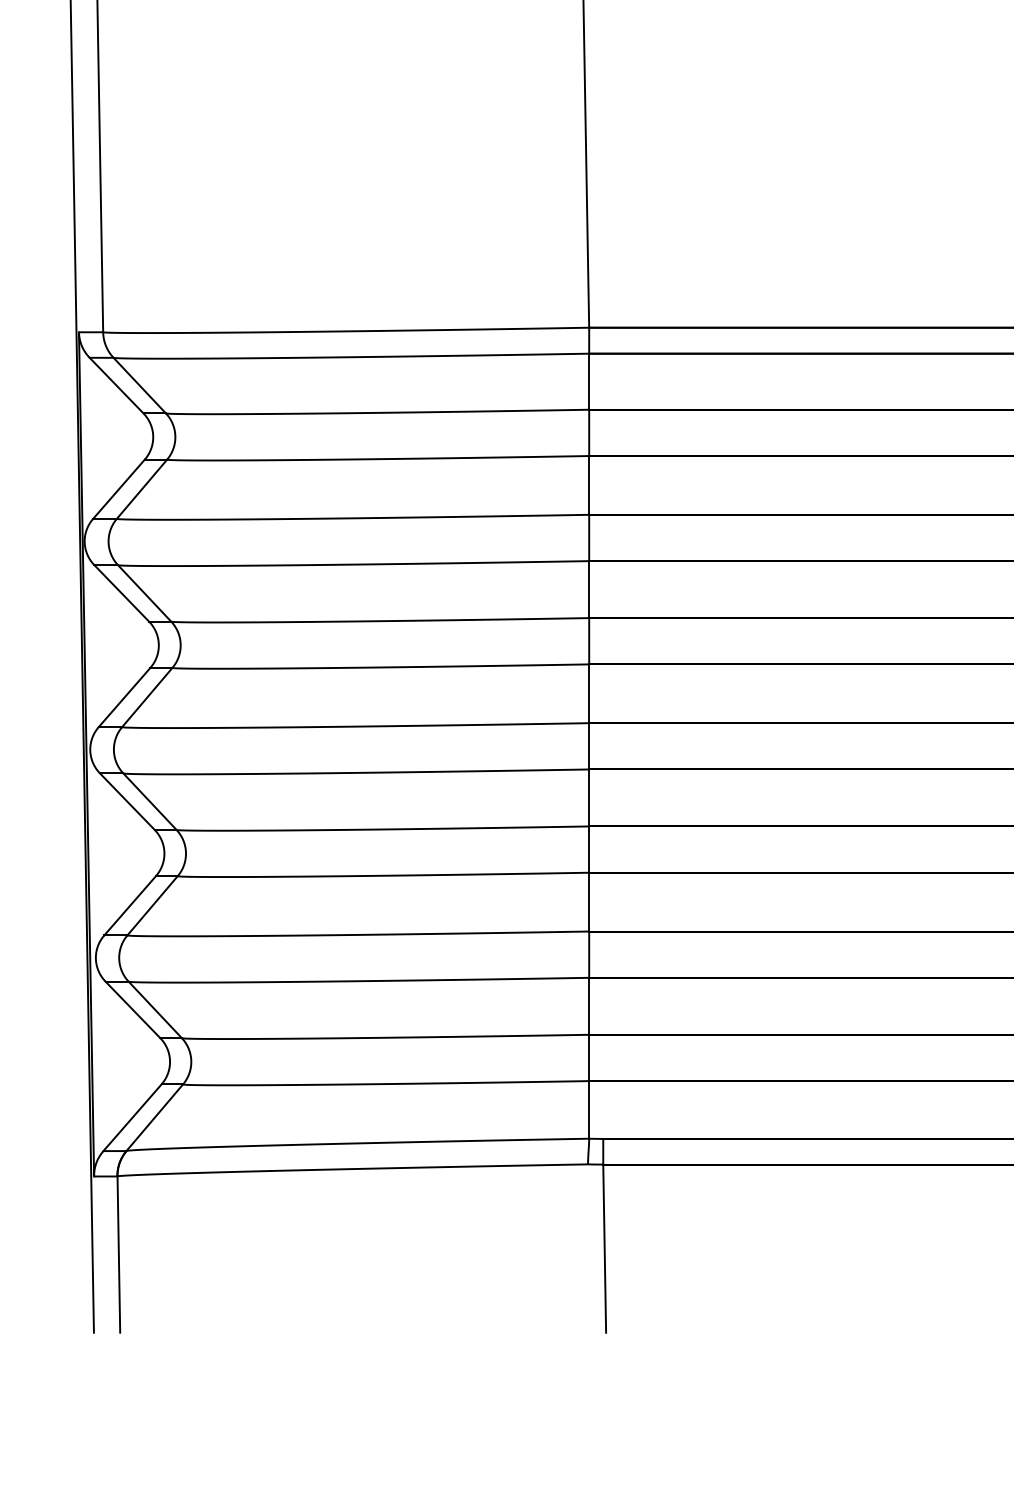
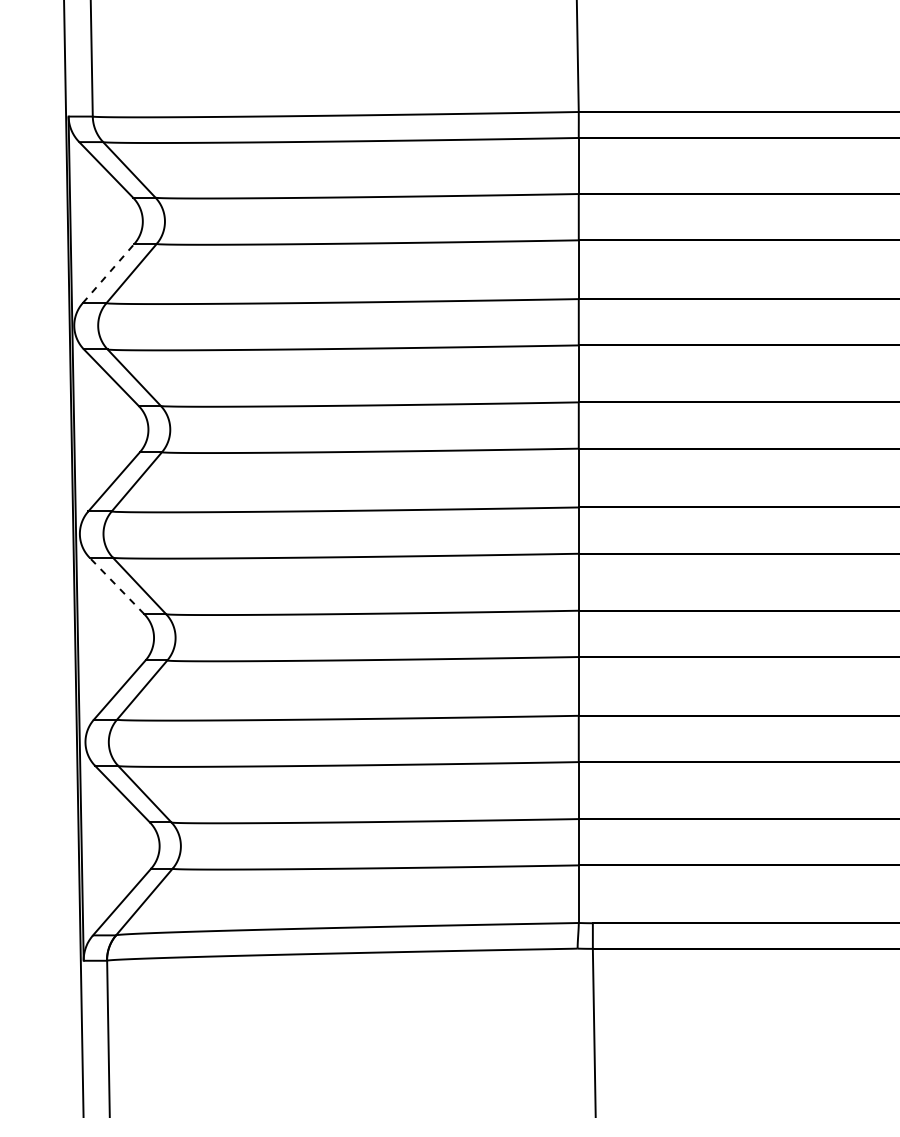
line: (119, 488) -> (109, 272), solid -> dashed
line: (127, 801) -> (117, 585), solid -> dashed

